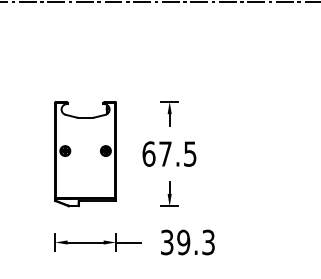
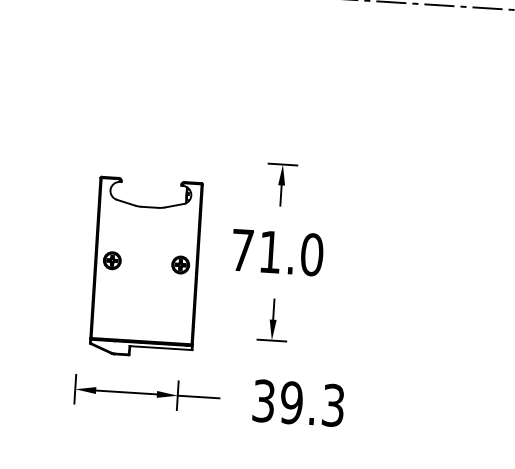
text: (169, 153) -> (277, 251), 67.5 -> 71.0
part: (85, 154) -> (145, 268), moved

